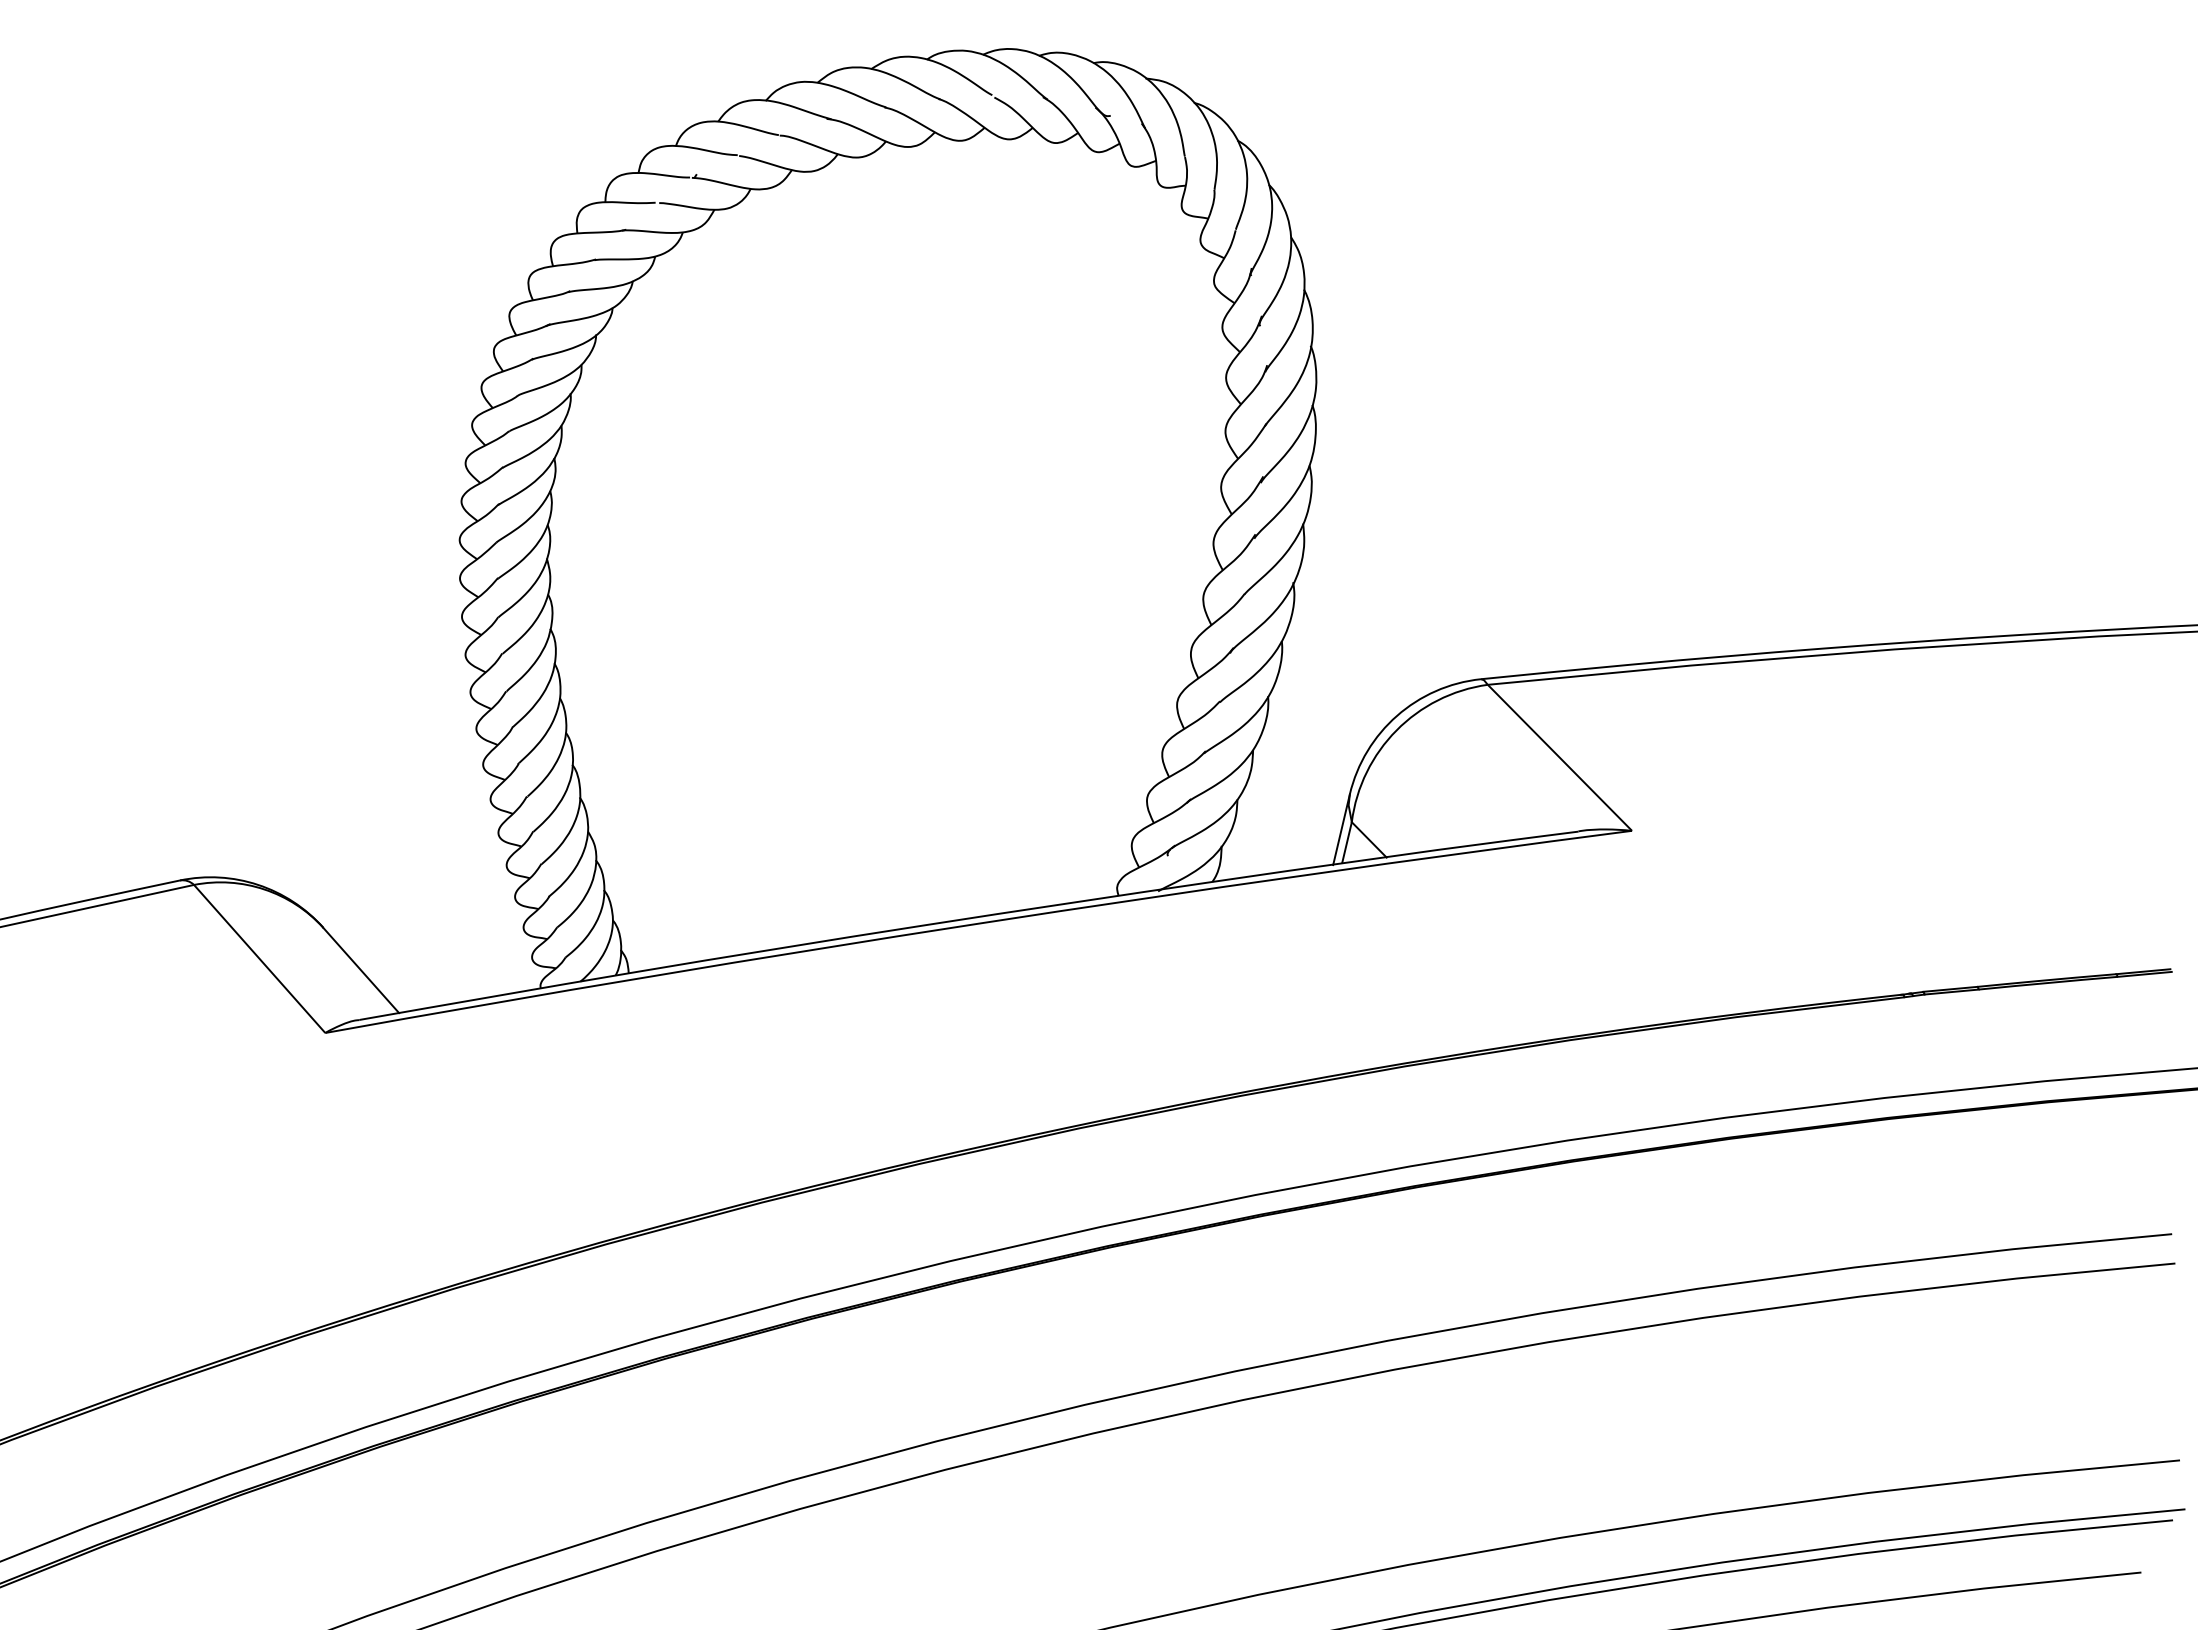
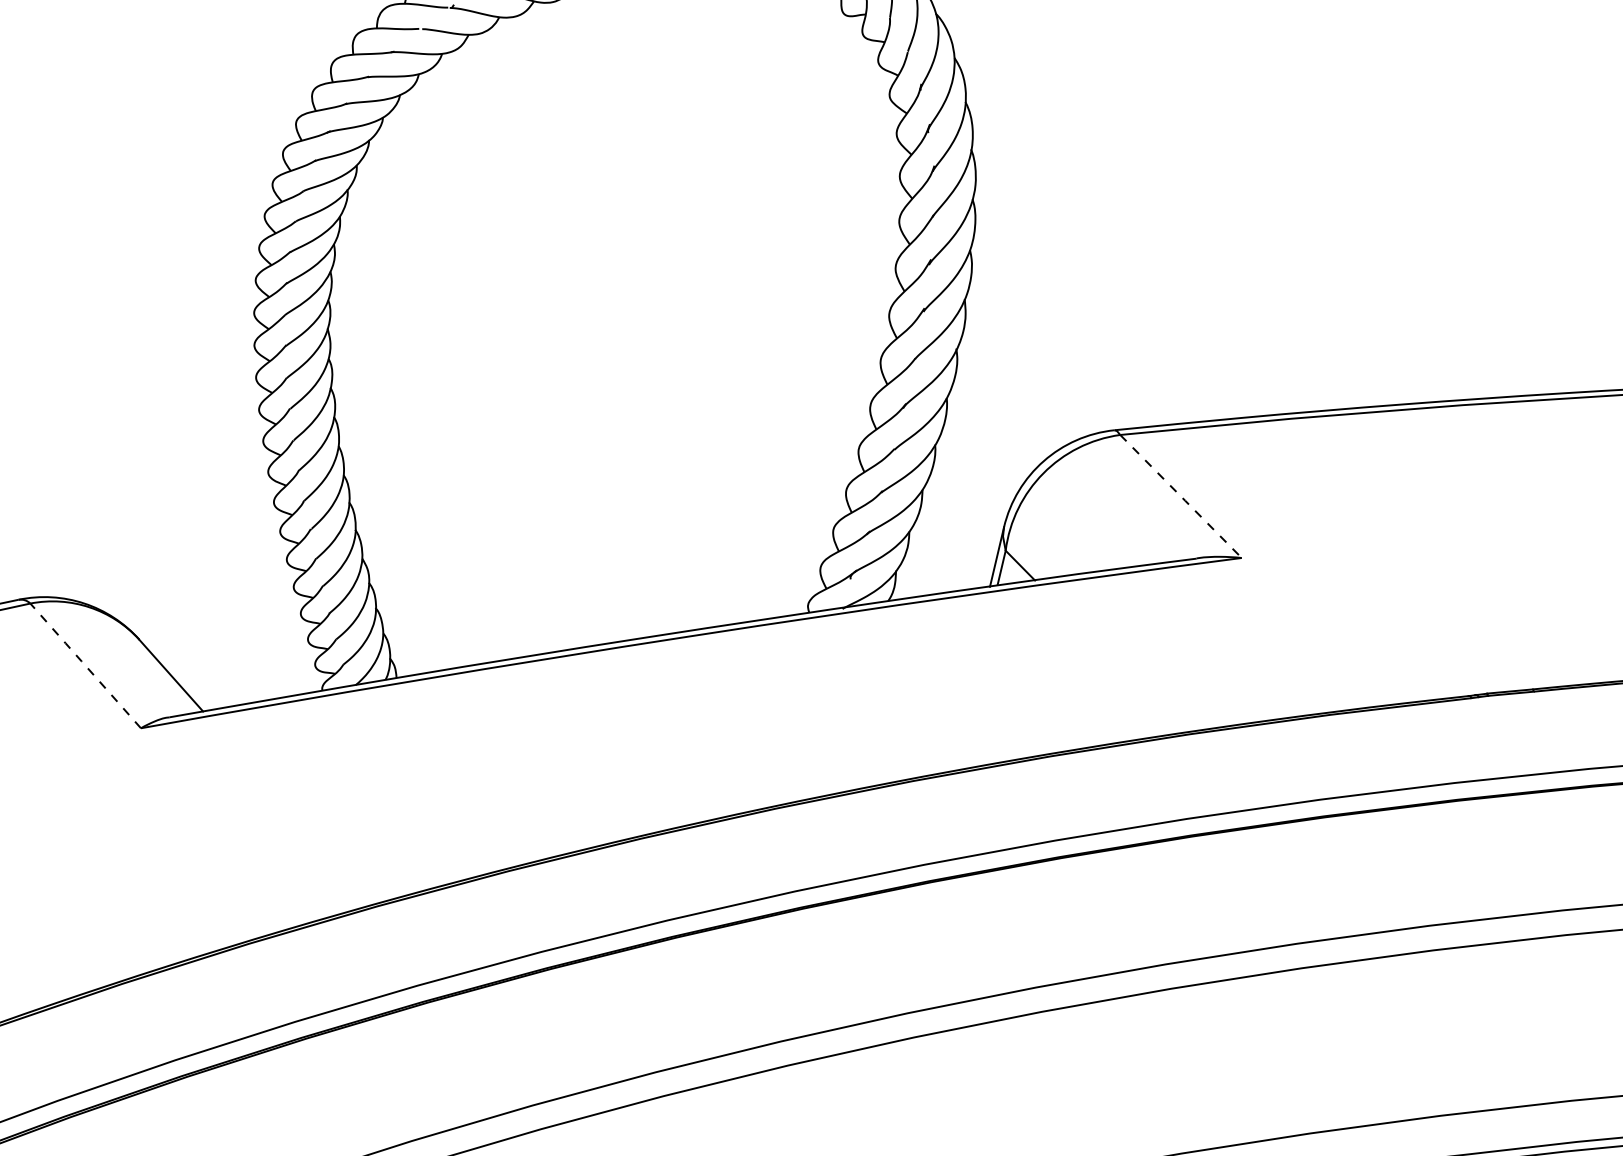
line: (1560, 758) -> (1181, 497), solid -> dashed
line: (258, 957) -> (84, 664), solid -> dashed

